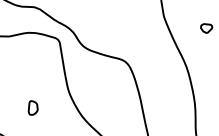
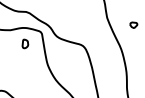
part: (33, 107) -> (25, 43), moved

